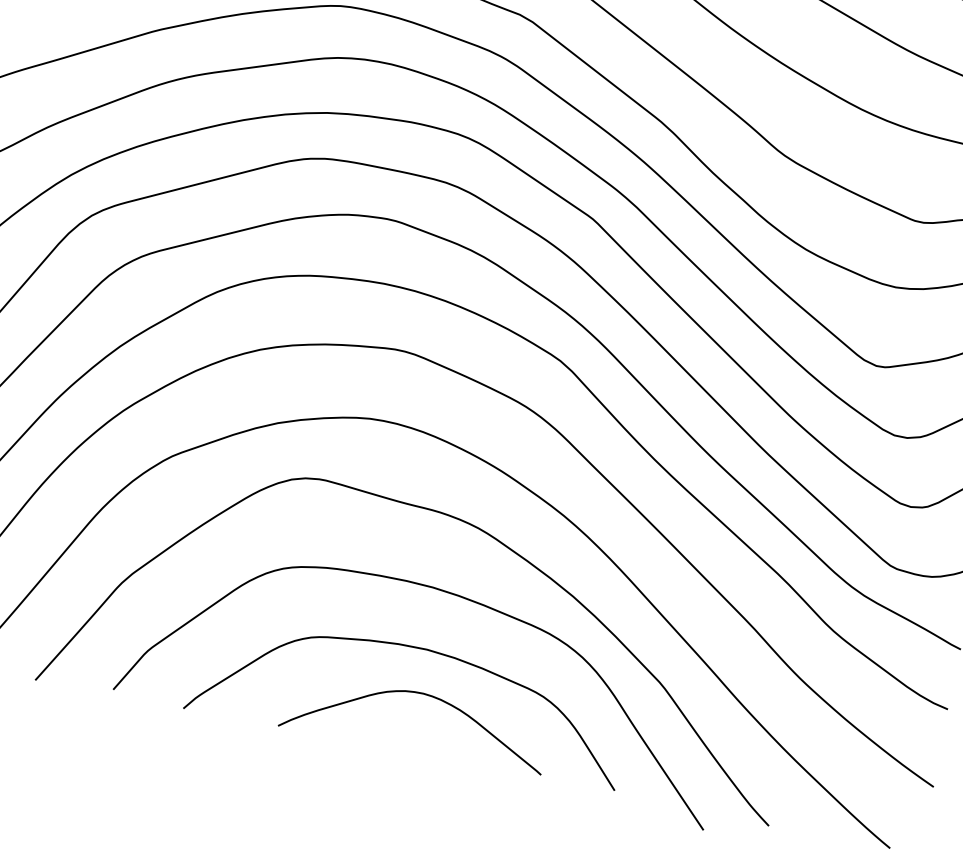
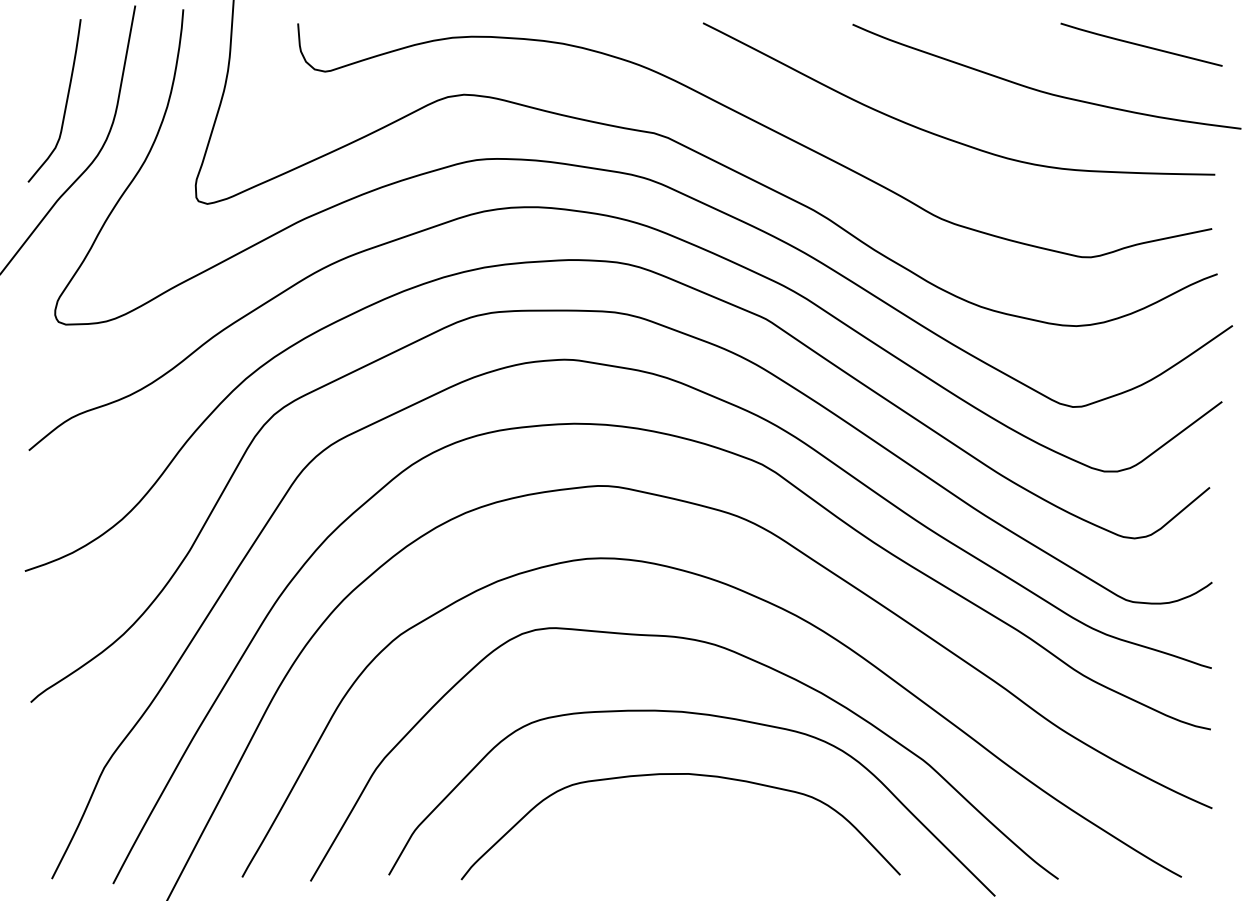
curve: (426, 696) -> (697, 819), removed

